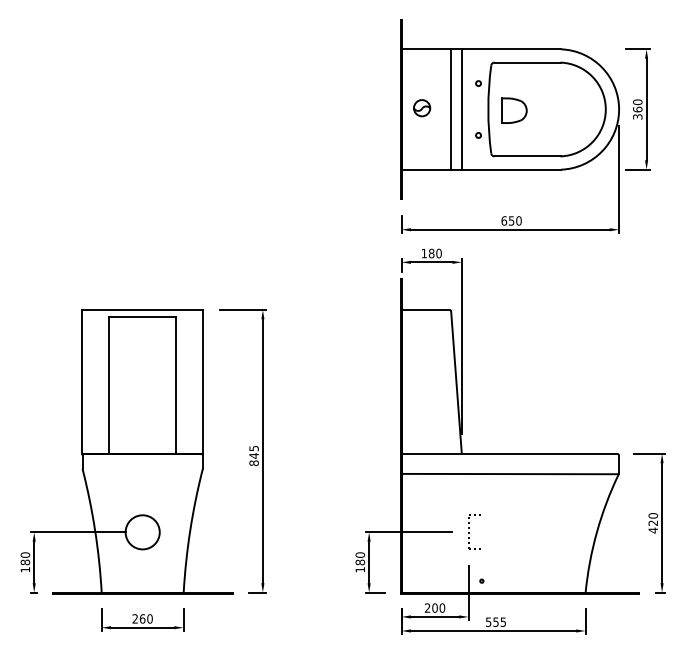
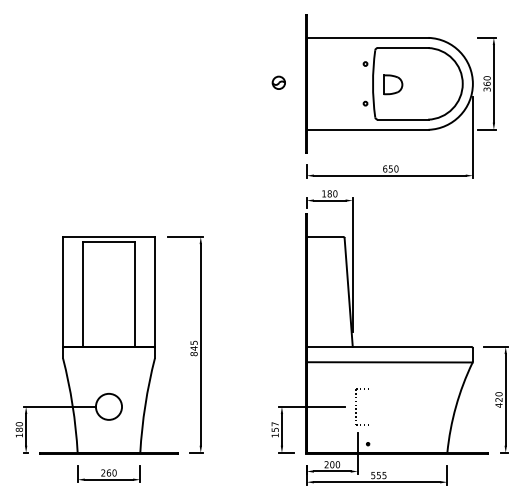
part: (422, 108) -> (279, 83), moved
line: (451, 109) -> (344, 83), removed
line: (462, 109) -> (353, 83), removed
part: (474, 531) -> (362, 406), size x1.4
text: (360, 558) -> (275, 426), 180 -> 157

